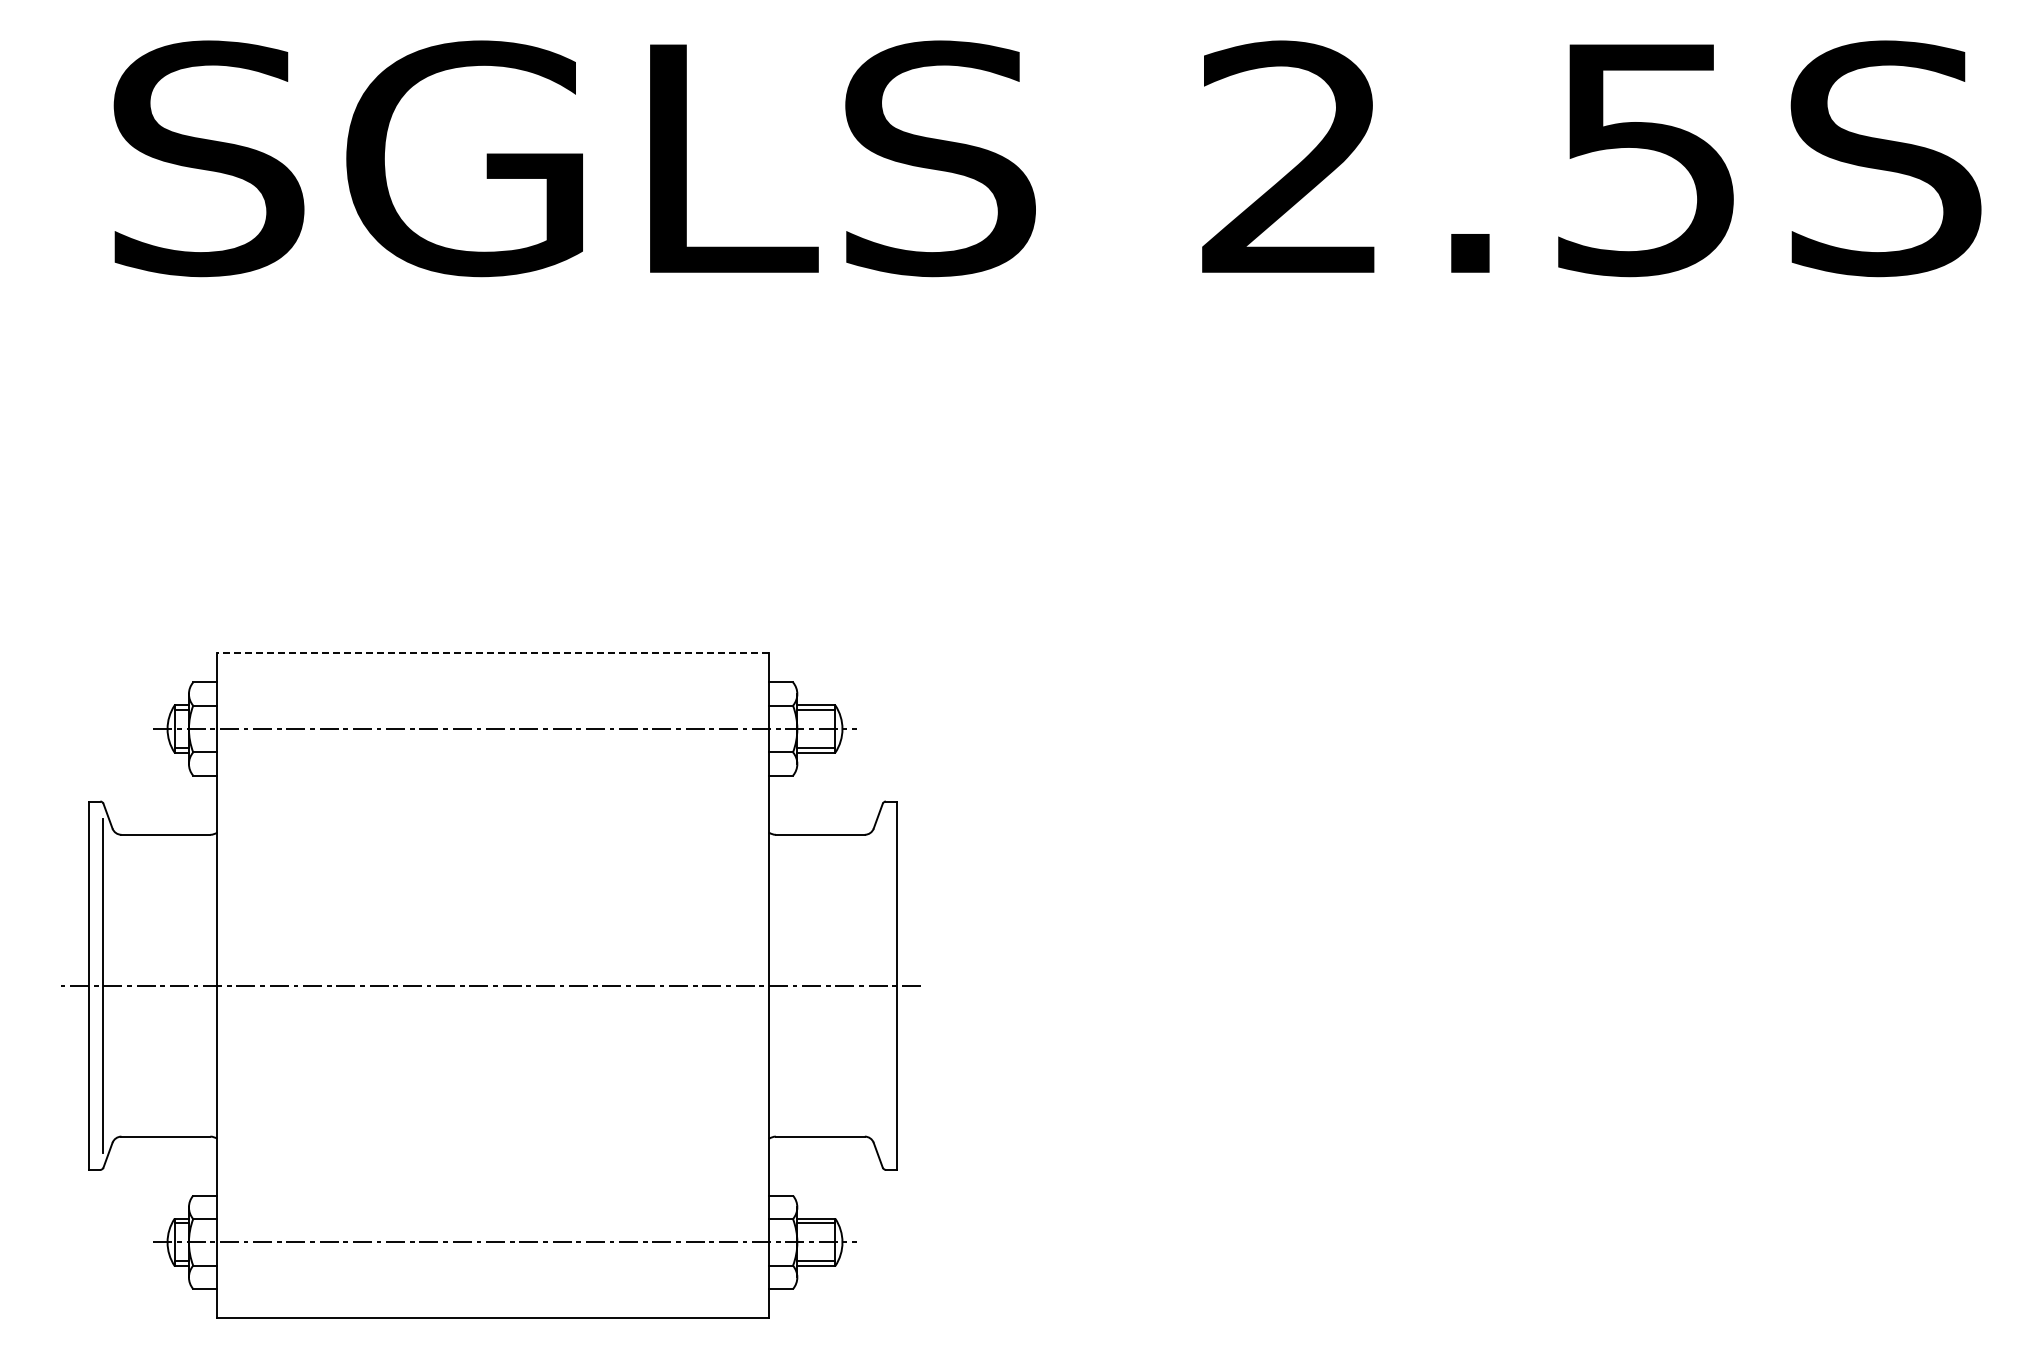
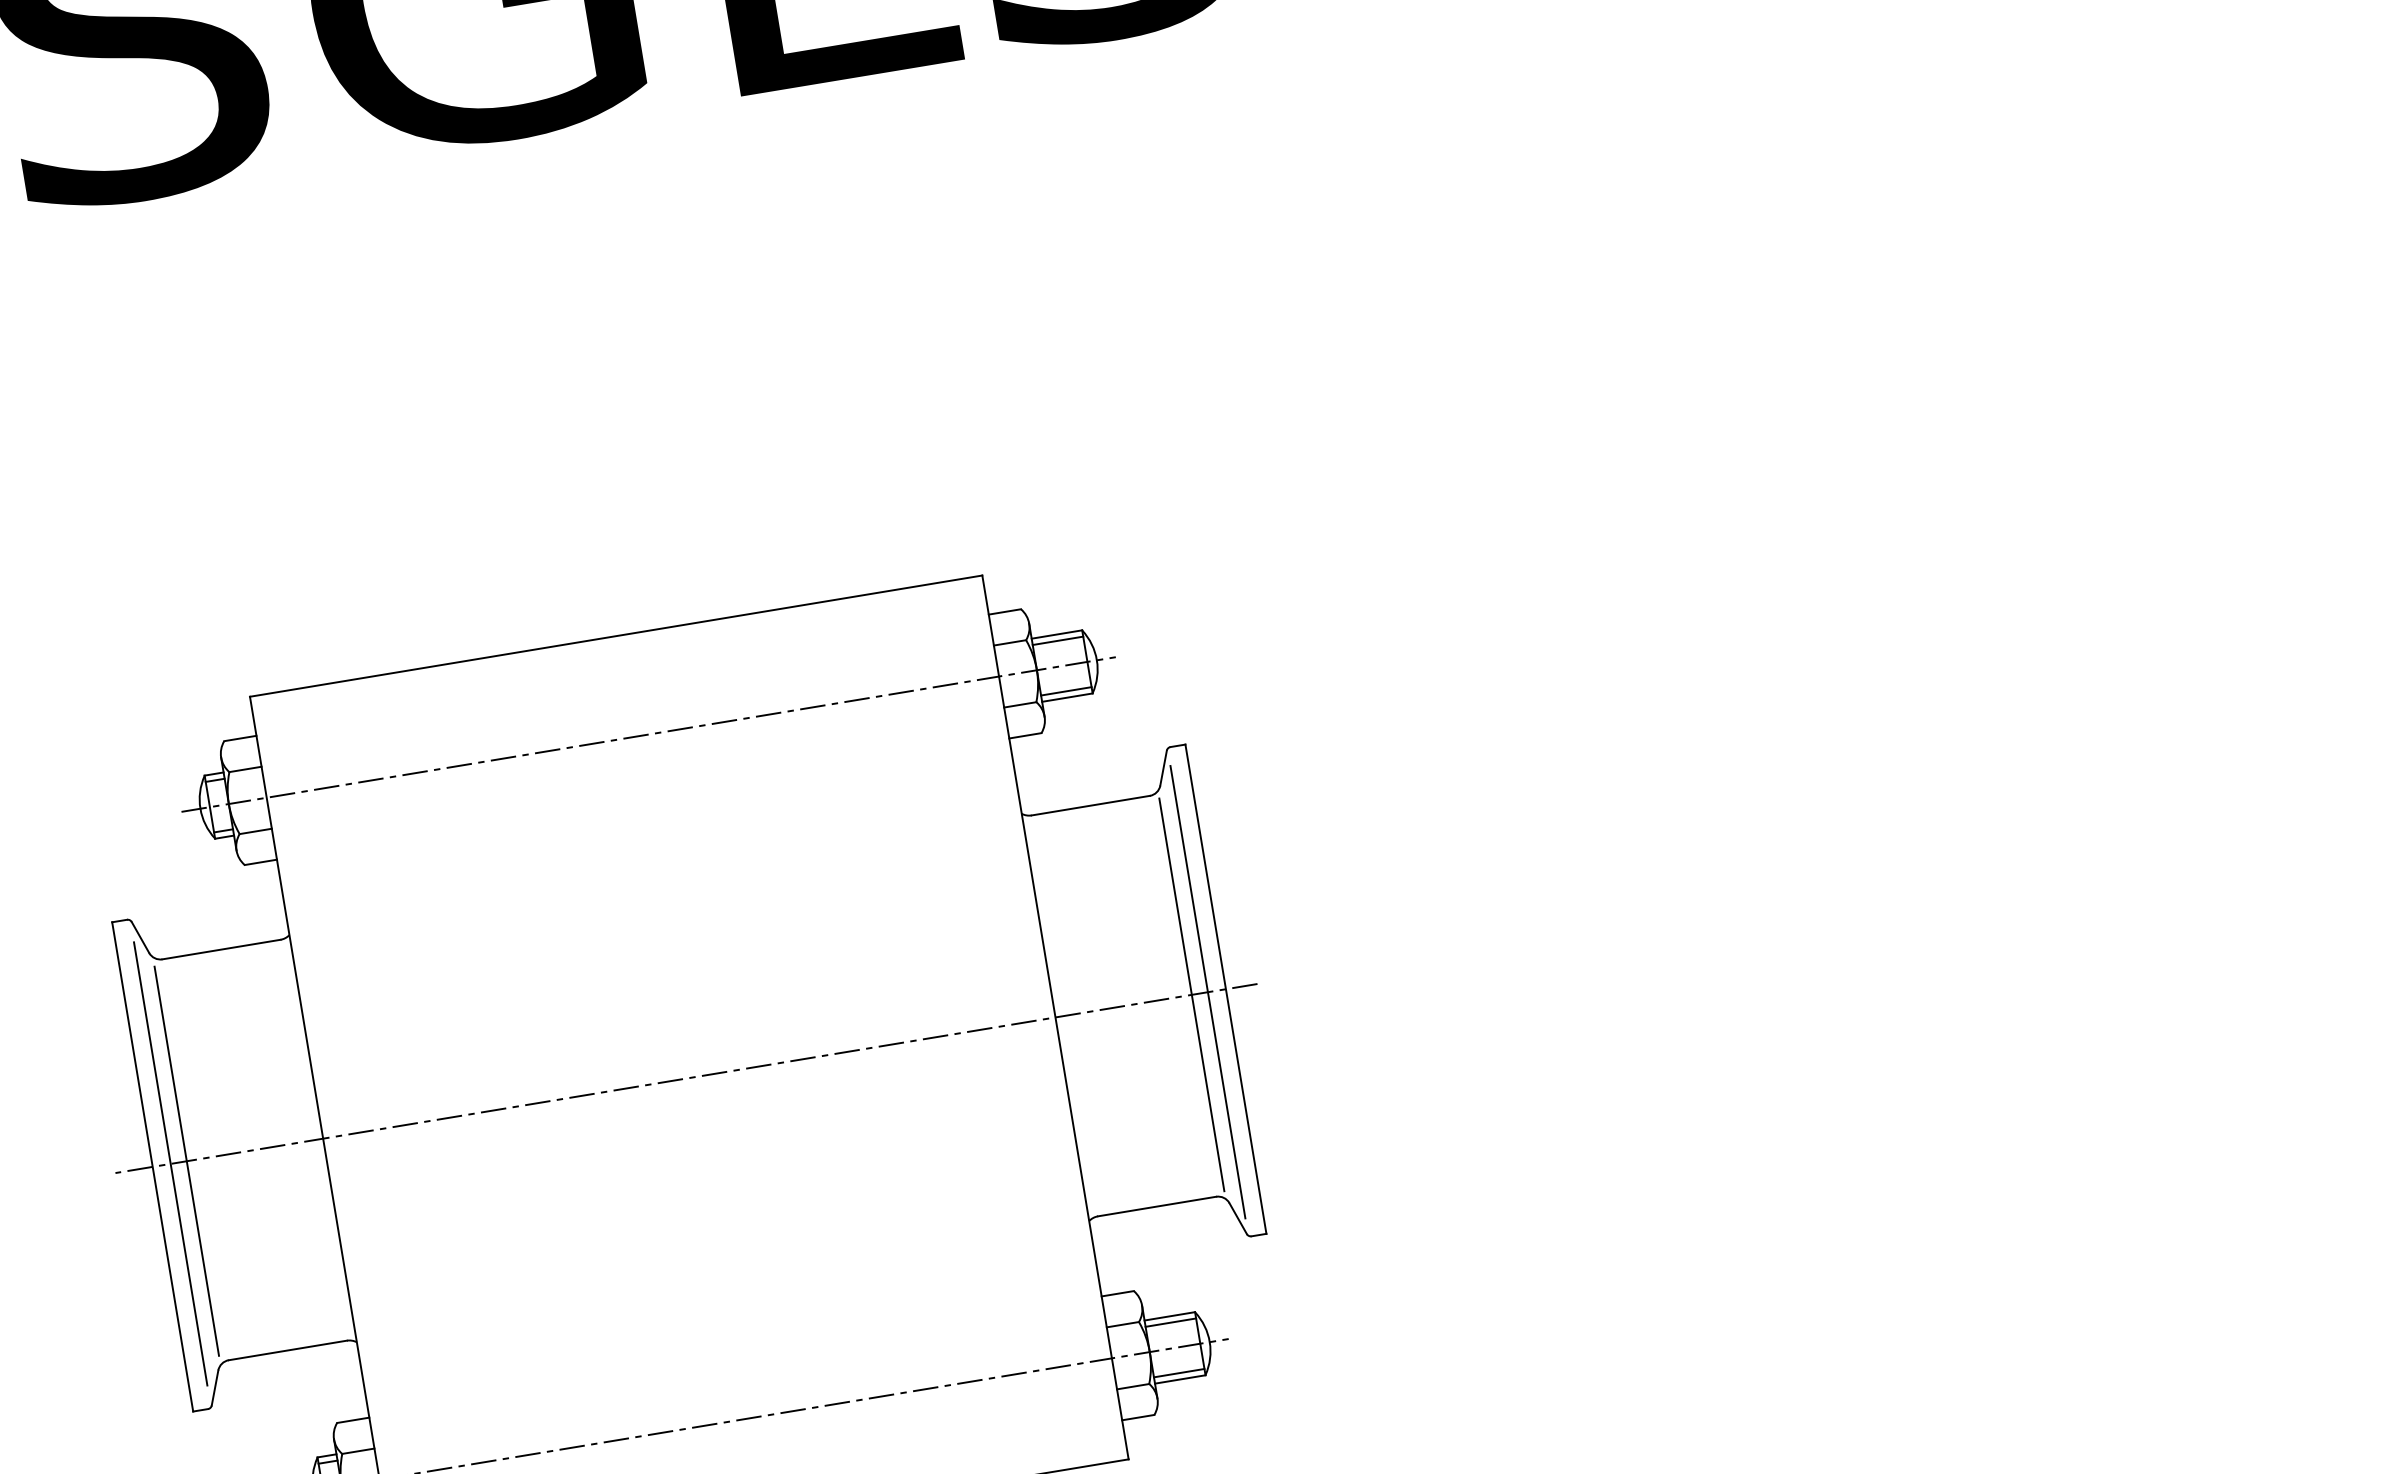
line: (493, 653) -> (616, 636), dashed -> solid
line: (114, 985) -> (186, 1161), added
line: (871, 985) -> (1191, 994), added
line: (883, 985) -> (1207, 991), added

